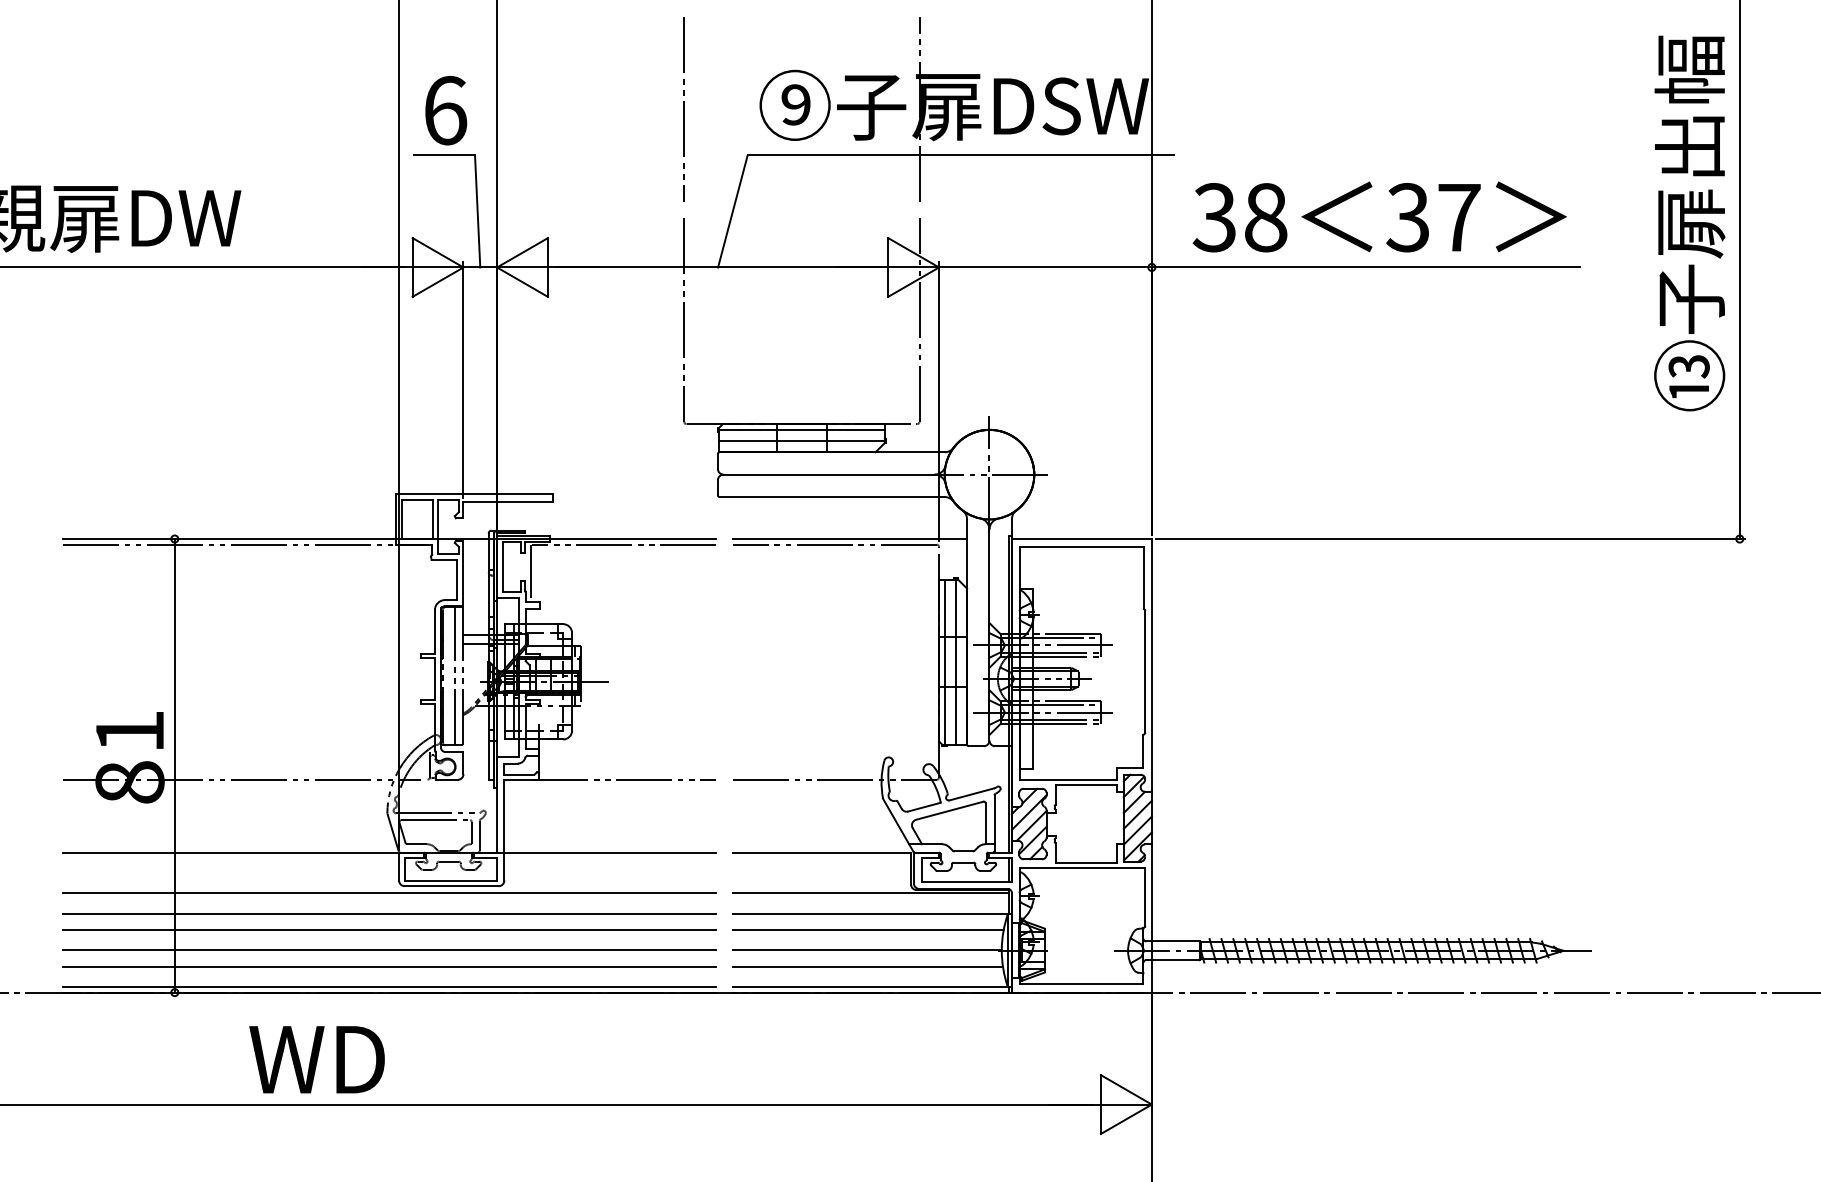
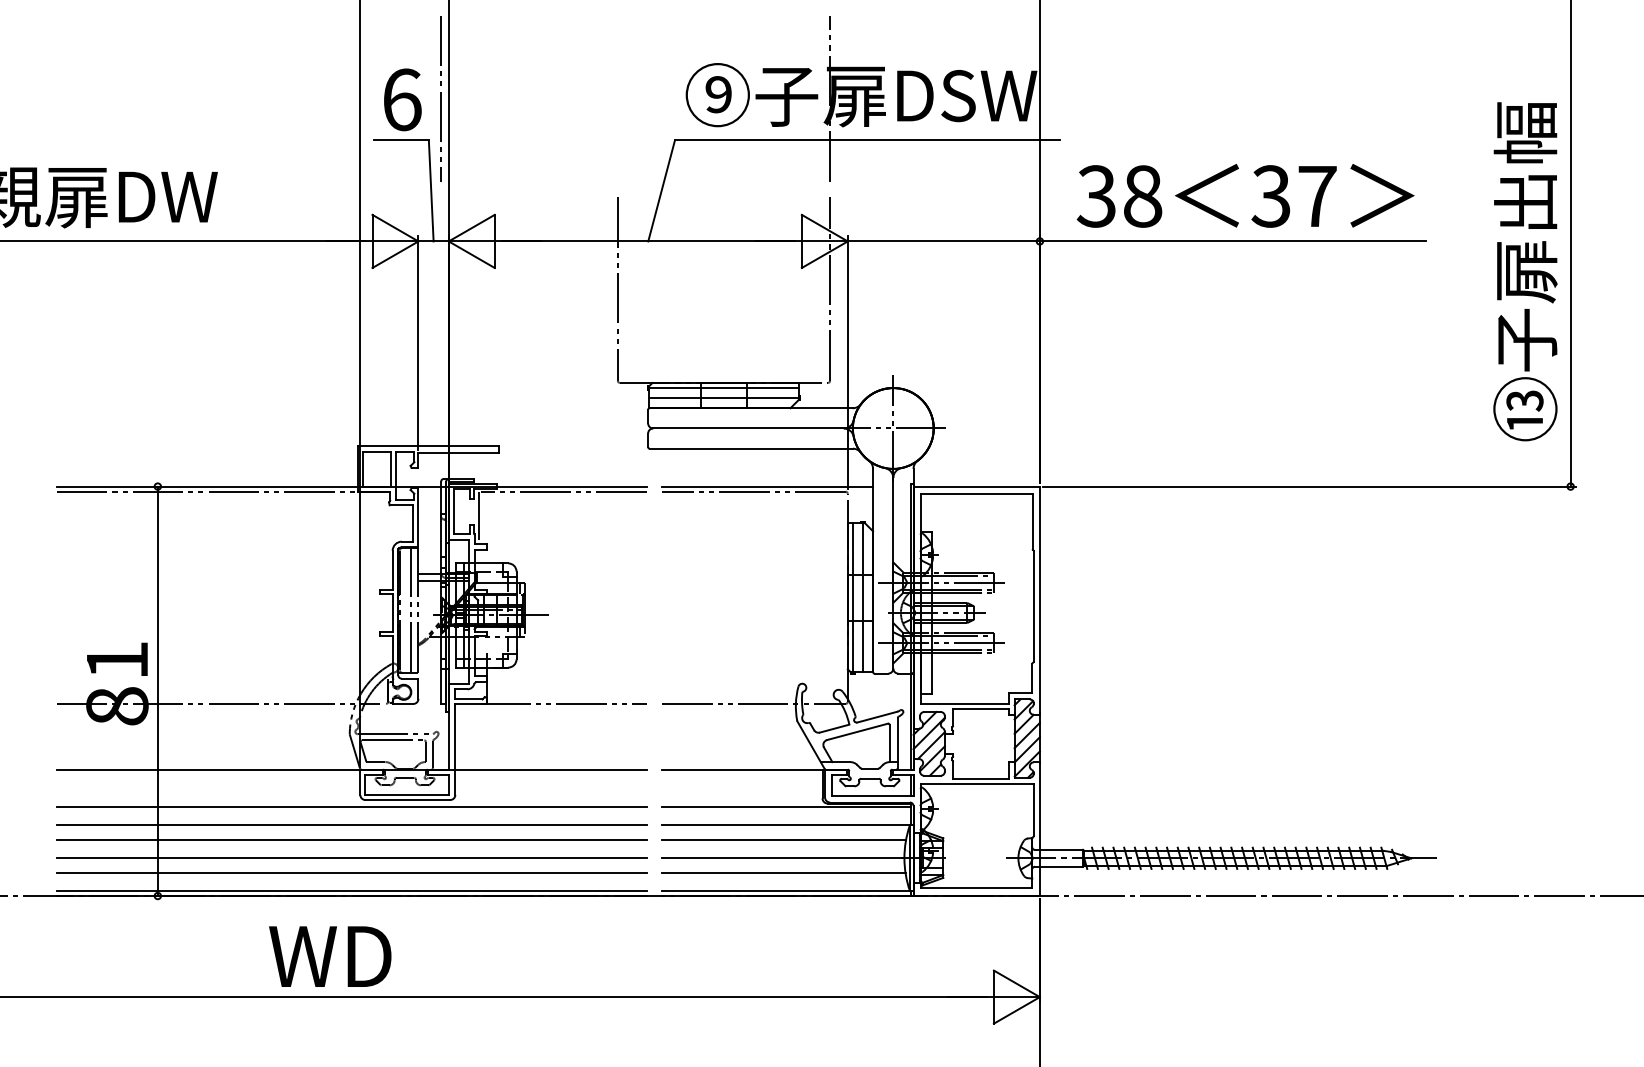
line: (683, 109) -> (440, 98), moved
text: (1689, 223) -> (1525, 271), moved
text: (317, 1059) -> (330, 956), moved

